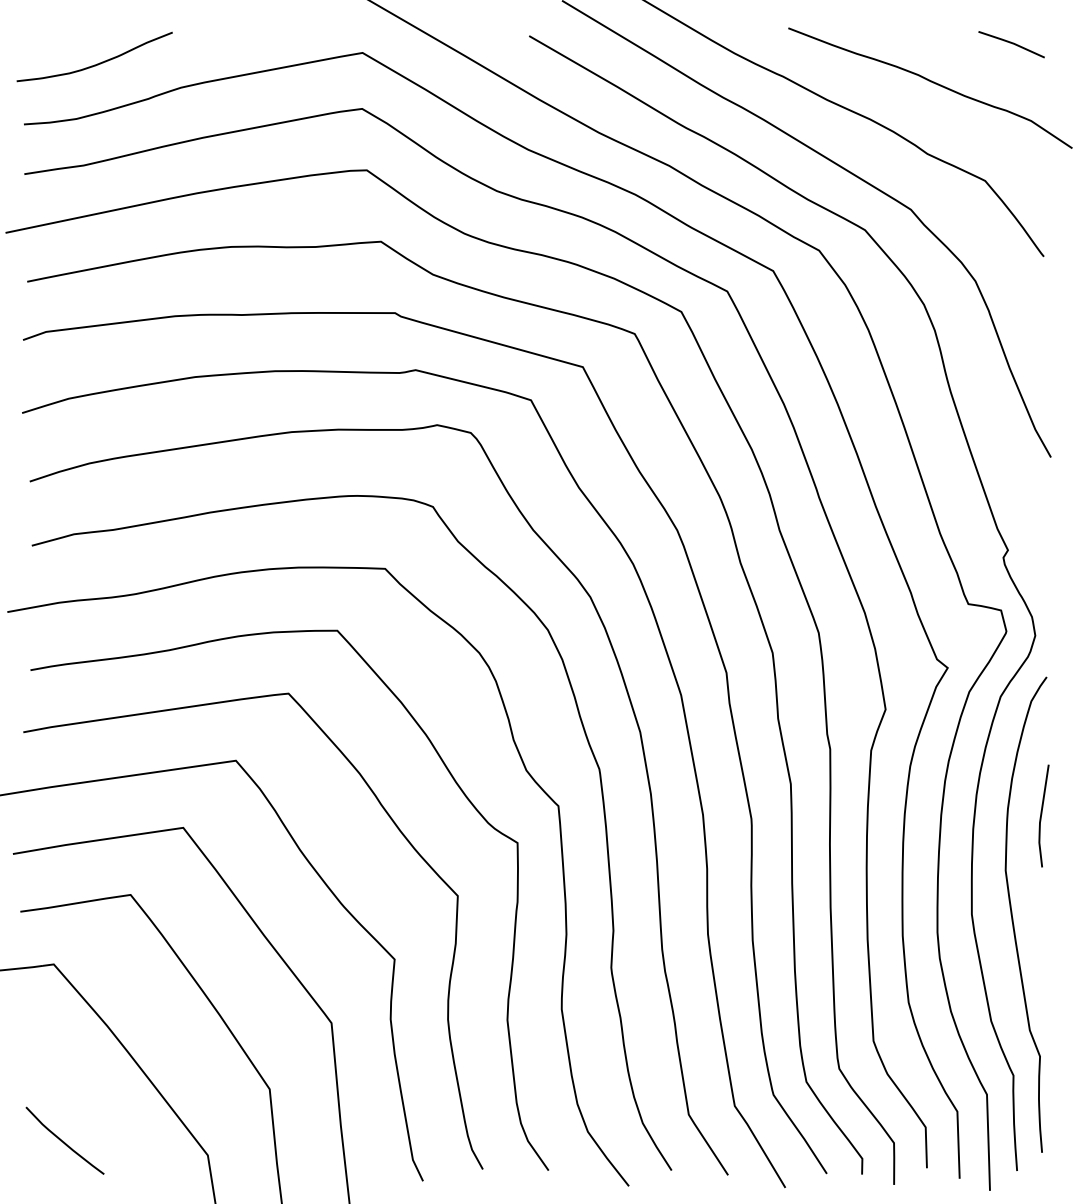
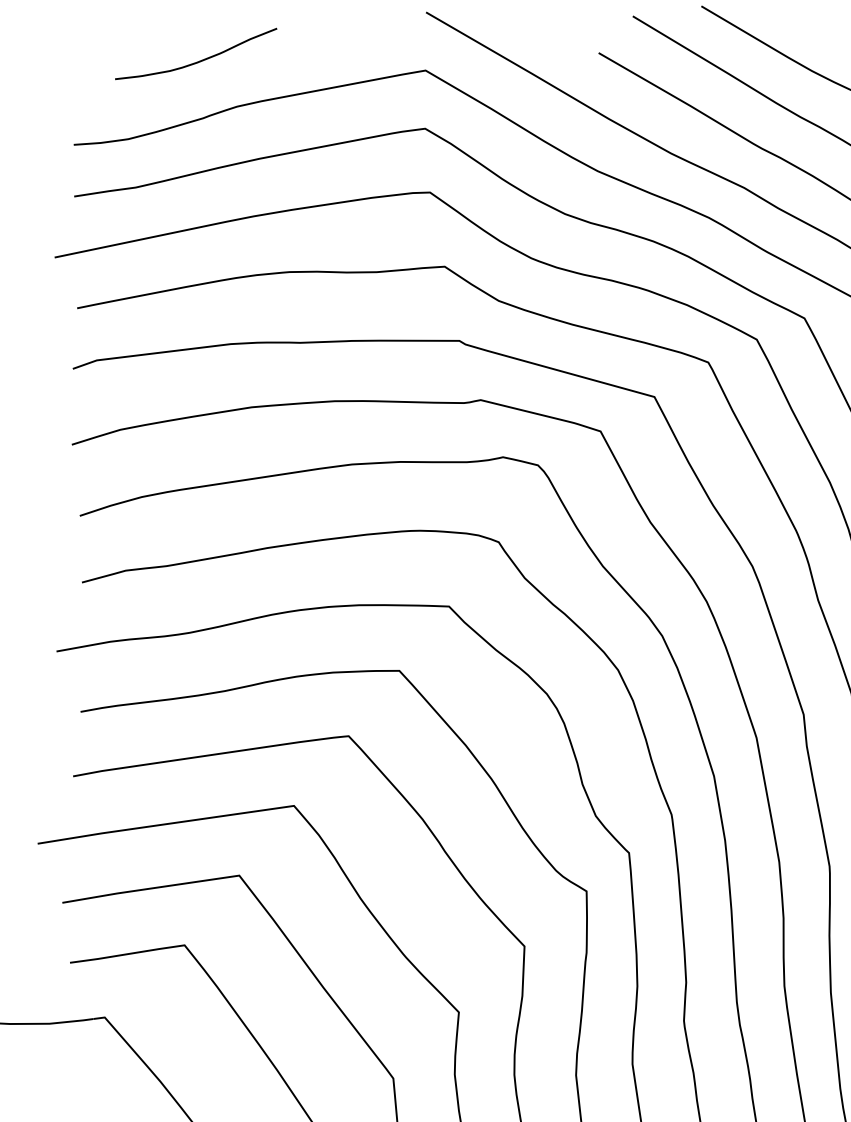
curve: (97, 63) -> (199, 60), moved

